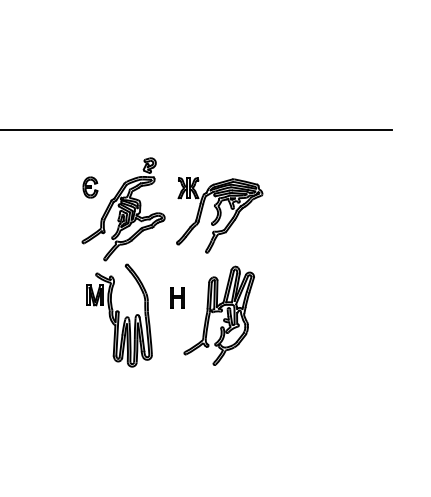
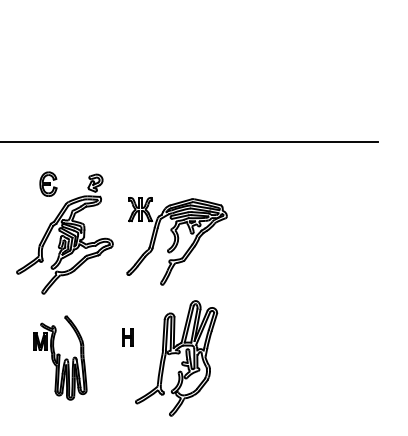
part: (90, 187) -> (48, 184), moved
part: (177, 297) -> (127, 336), size x0.7
part: (119, 315) -> (60, 357), size x0.7

